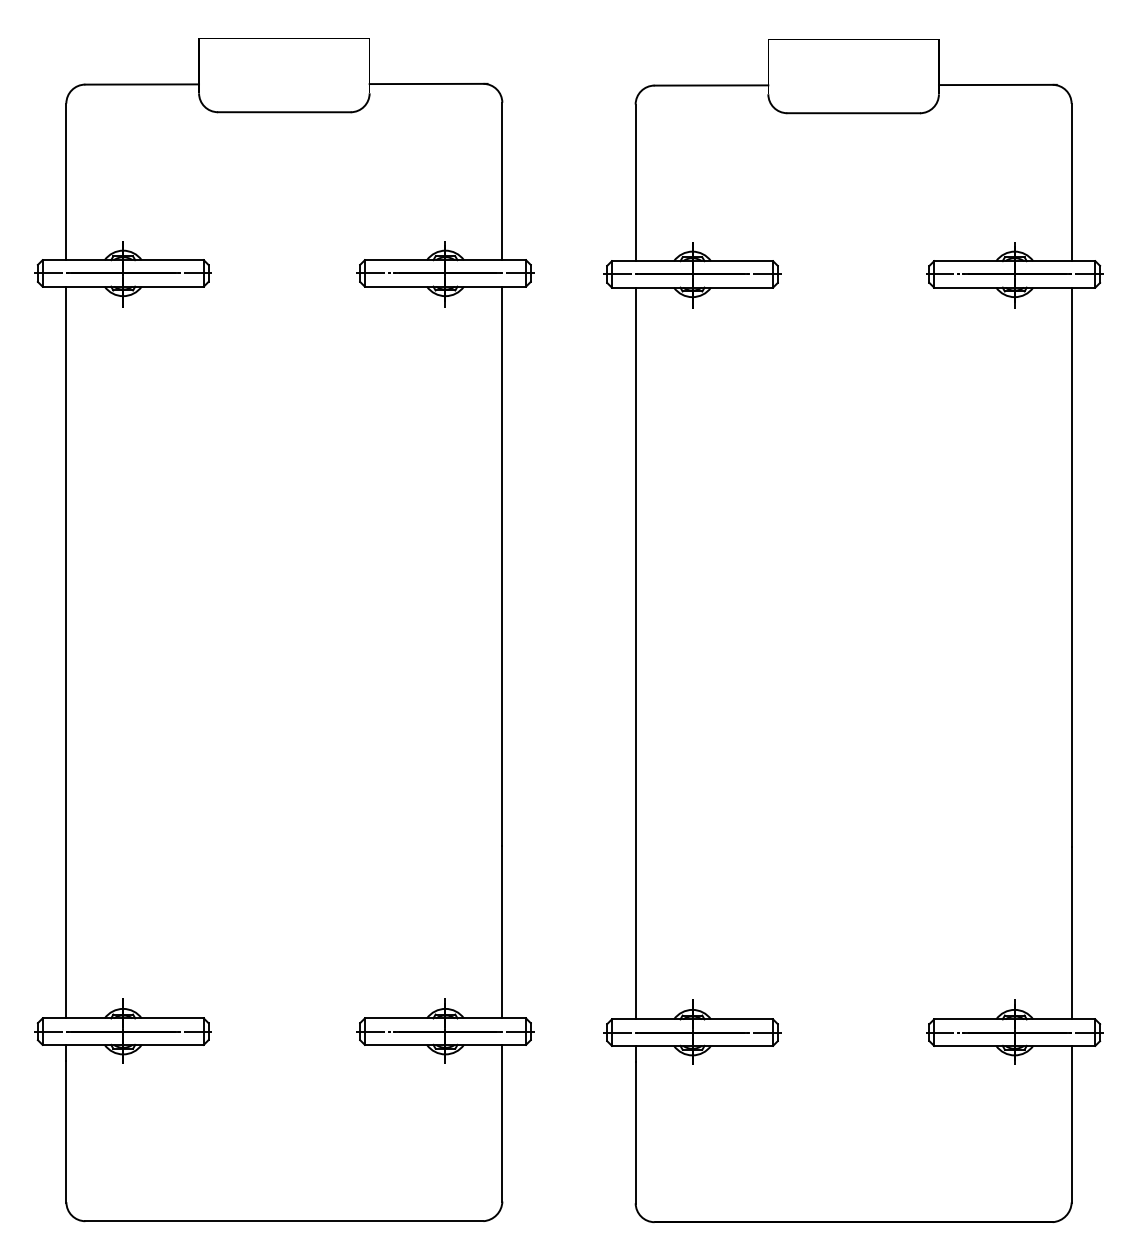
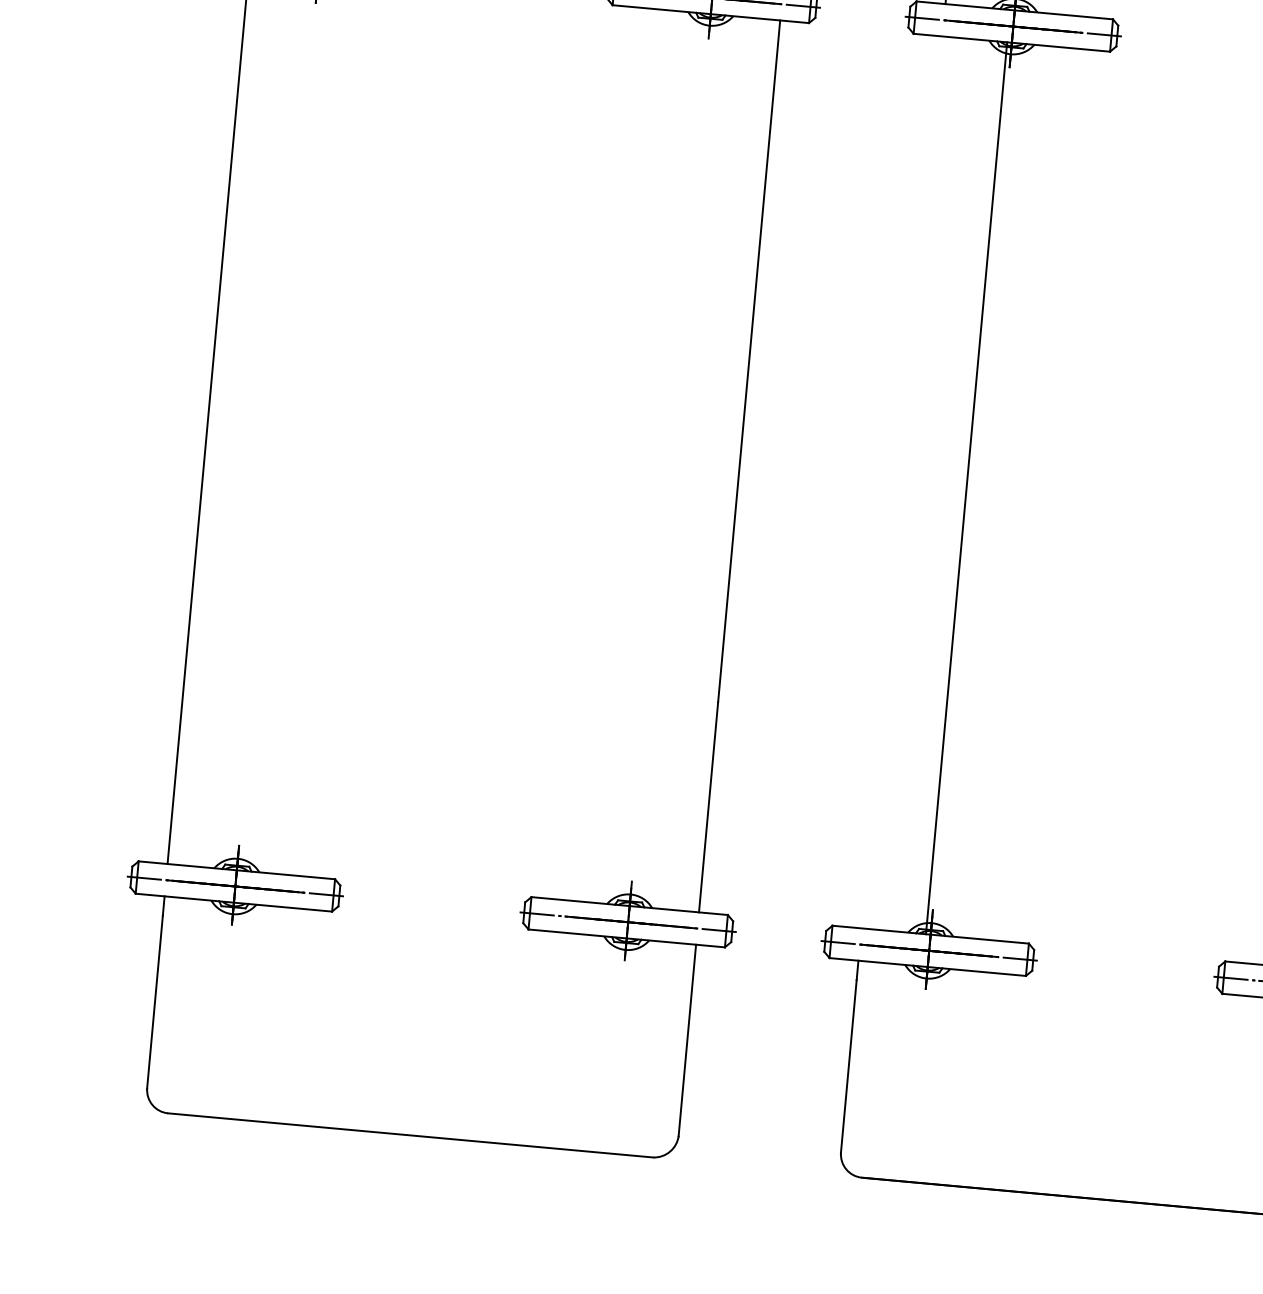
line: (635, 653) -> (966, 488), moved

